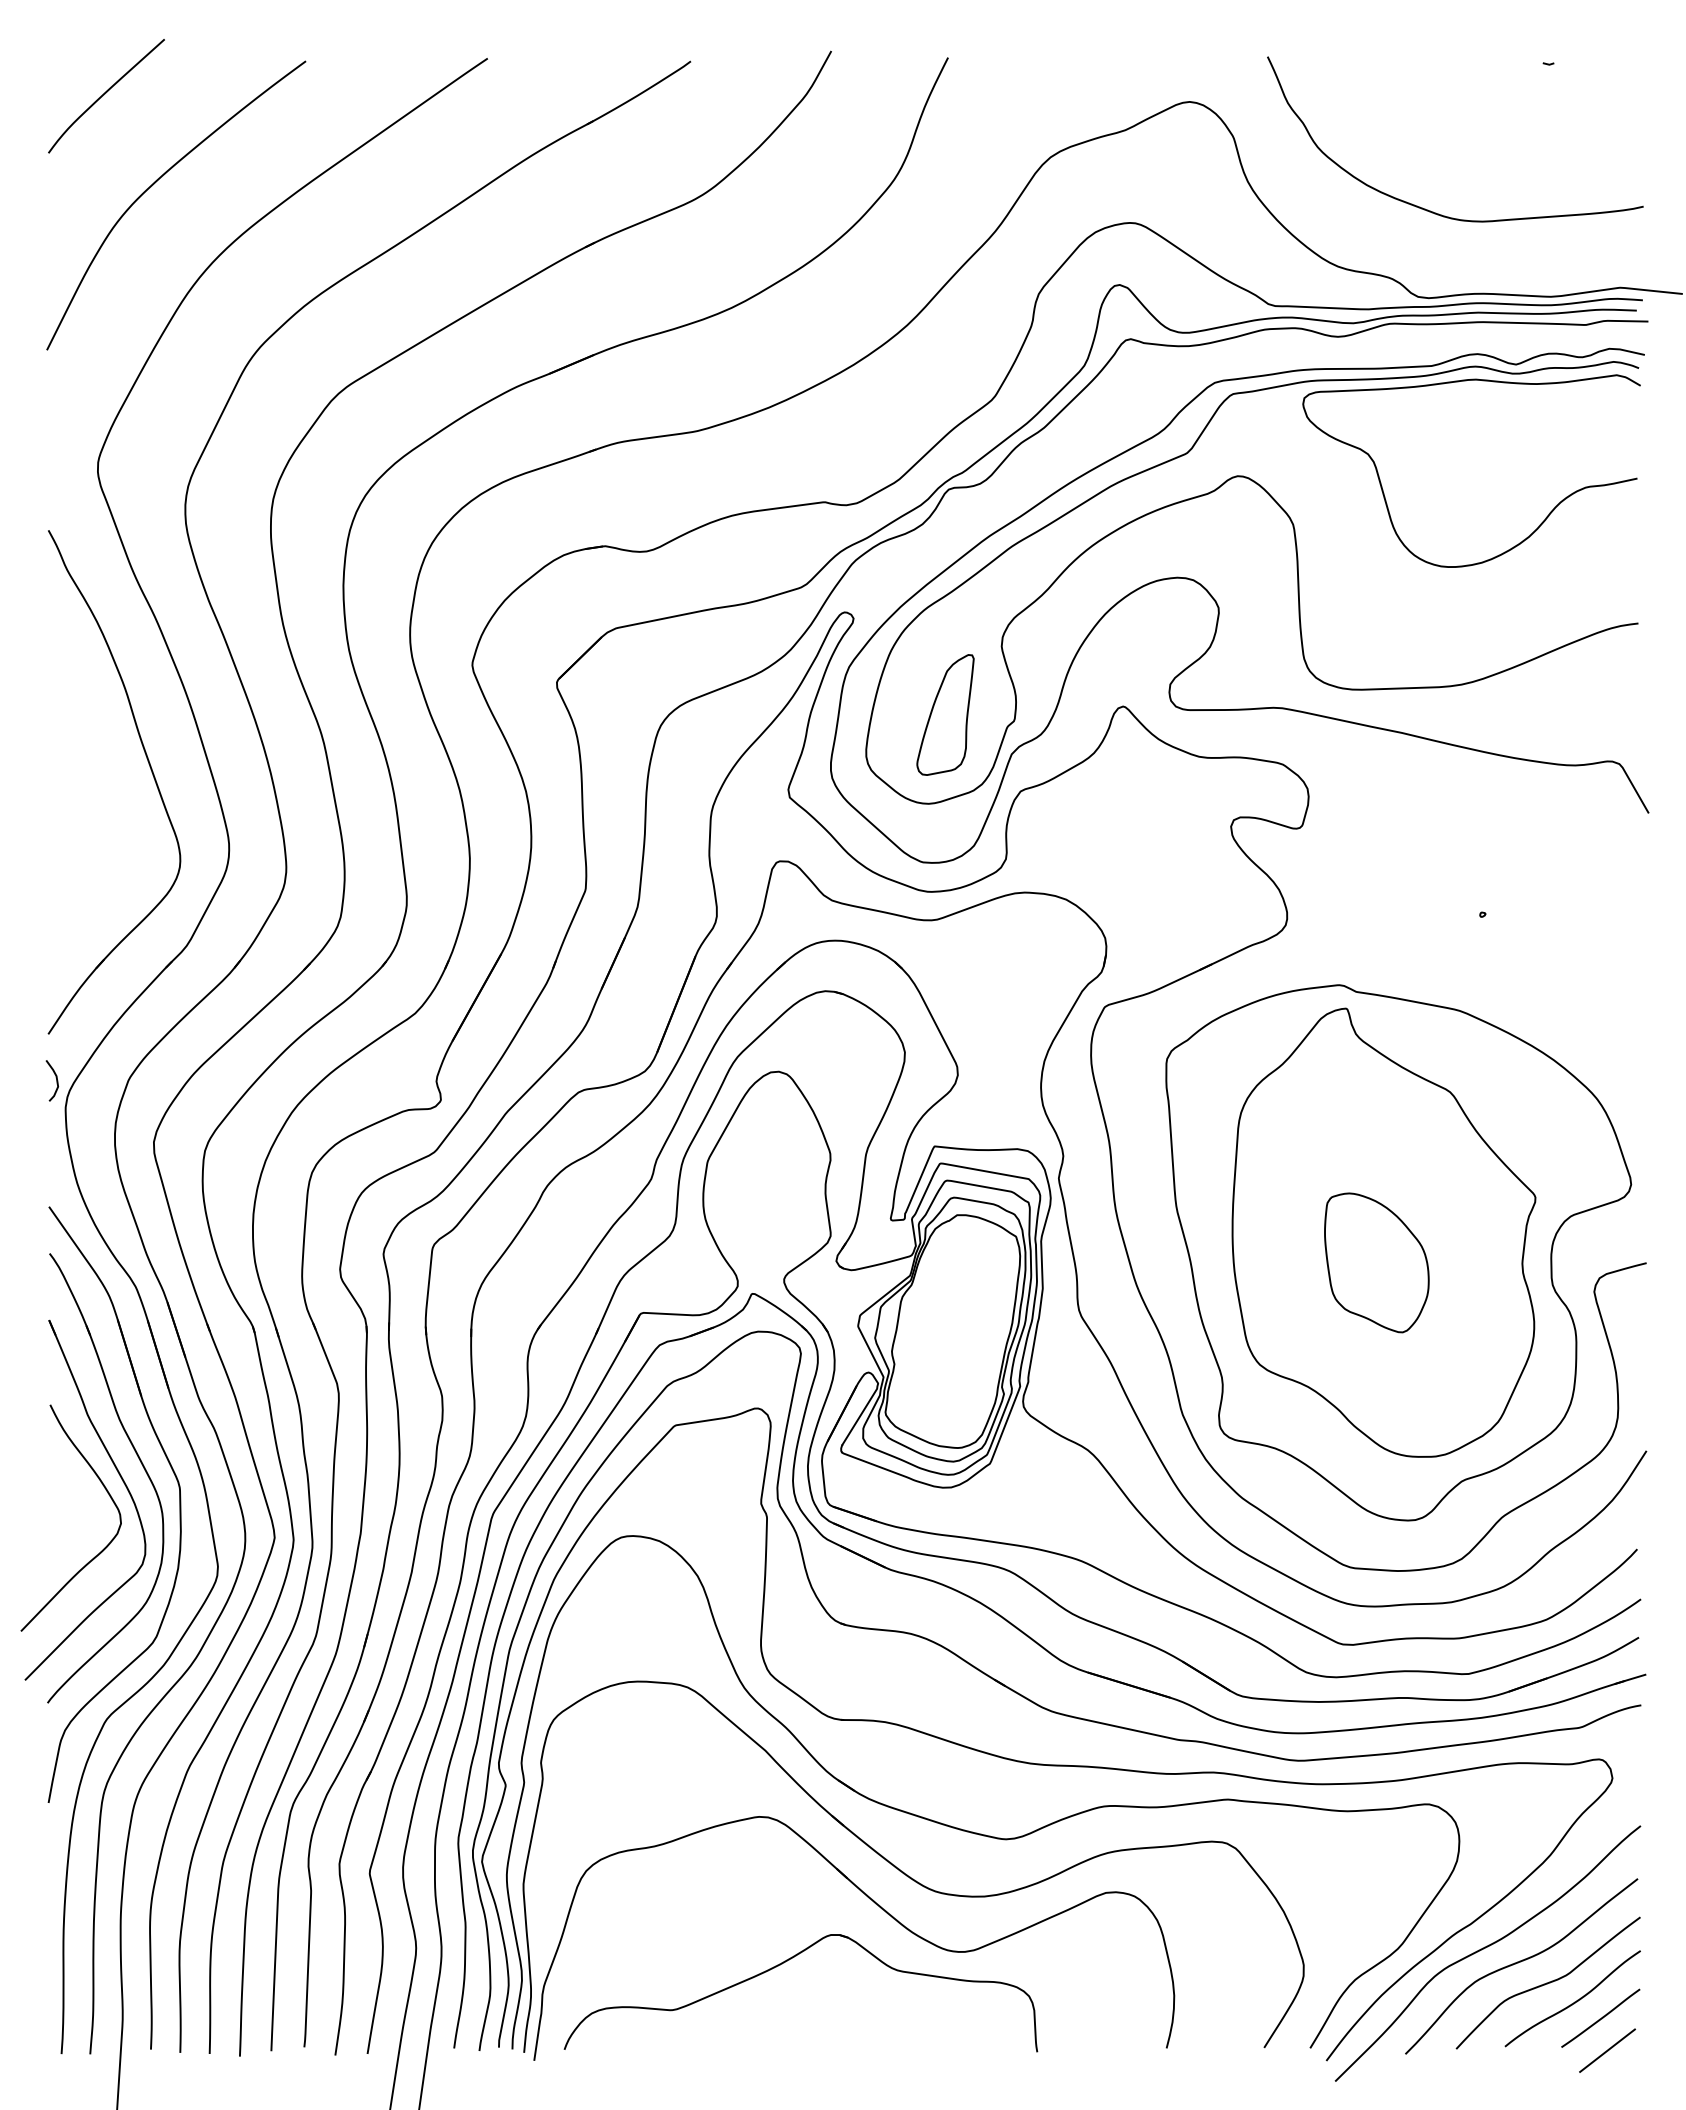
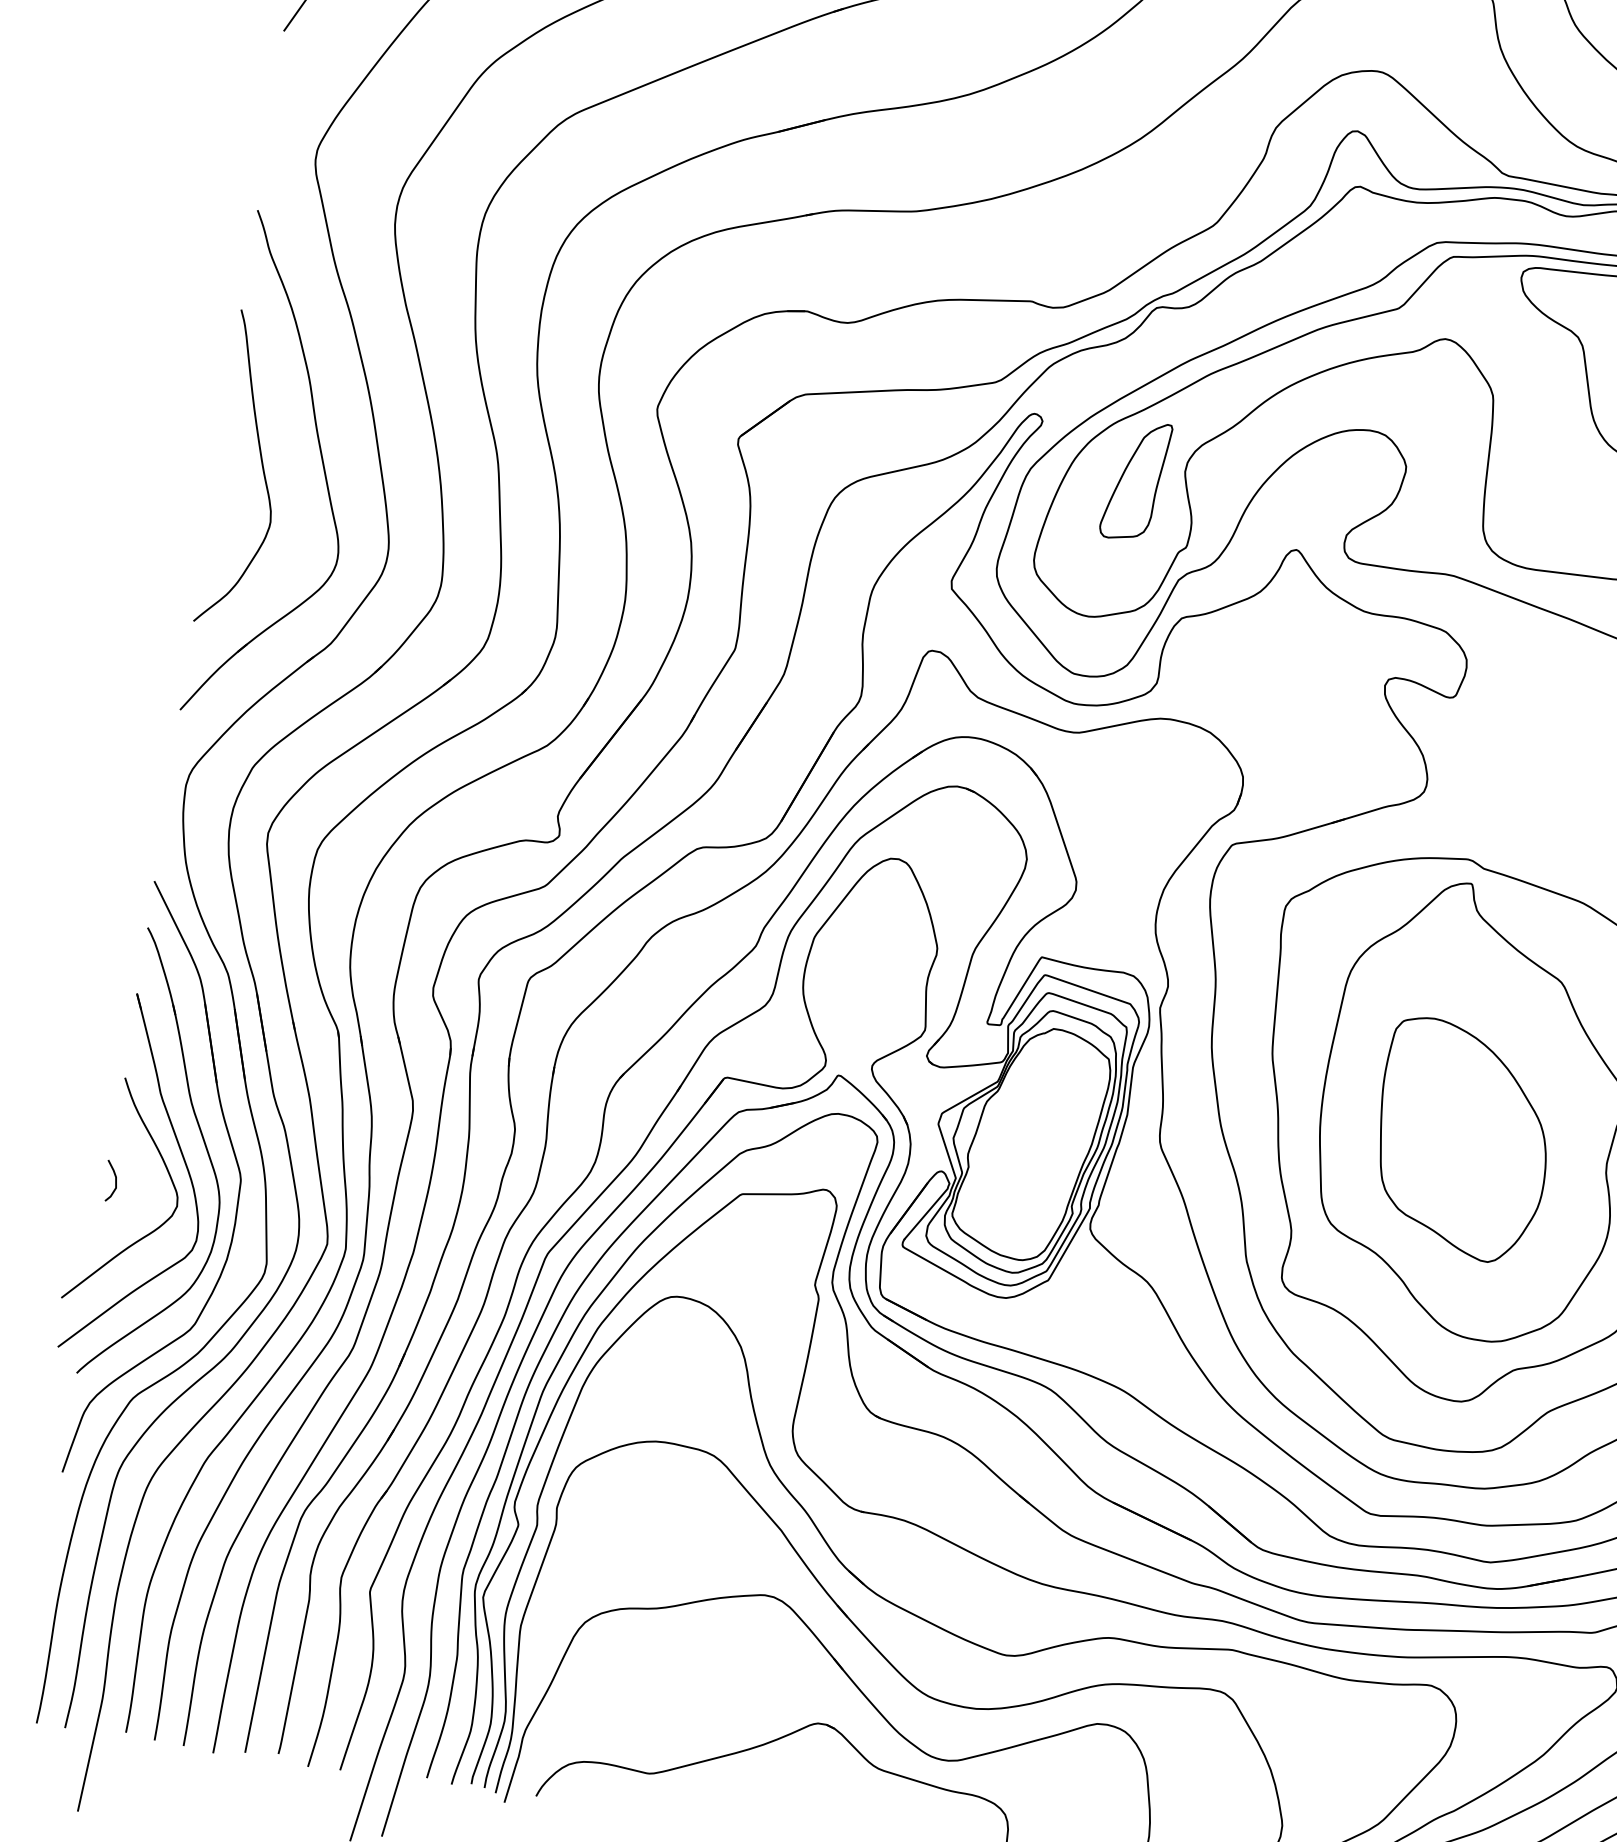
part: (945, 714) -> (1135, 480), moved
curve: (91, 781) -> (261, 465), added
curve: (55, 1077) -> (114, 1178), moved
part: (1376, 1262) -> (1462, 1140), size x1.67

